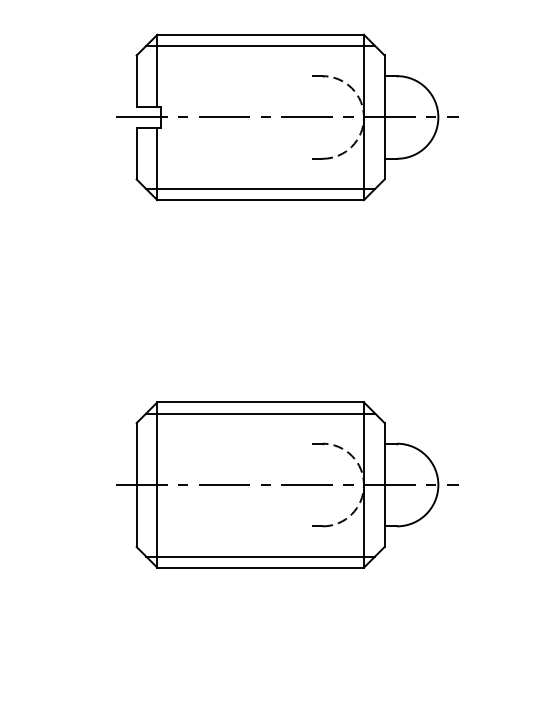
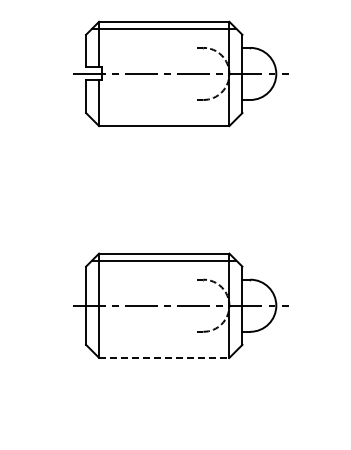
line: (261, 189) -> (164, 119), removed
line: (261, 555) -> (164, 350), removed
line: (261, 567) -> (164, 357), solid -> dashed

